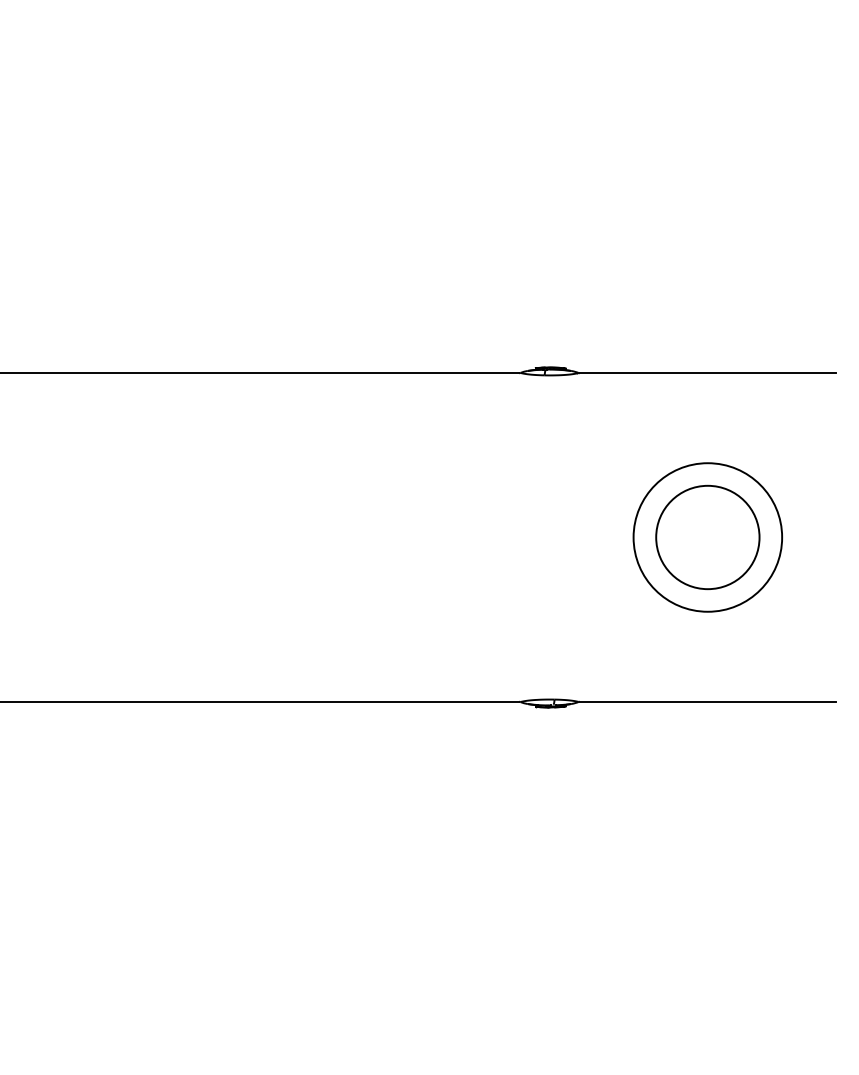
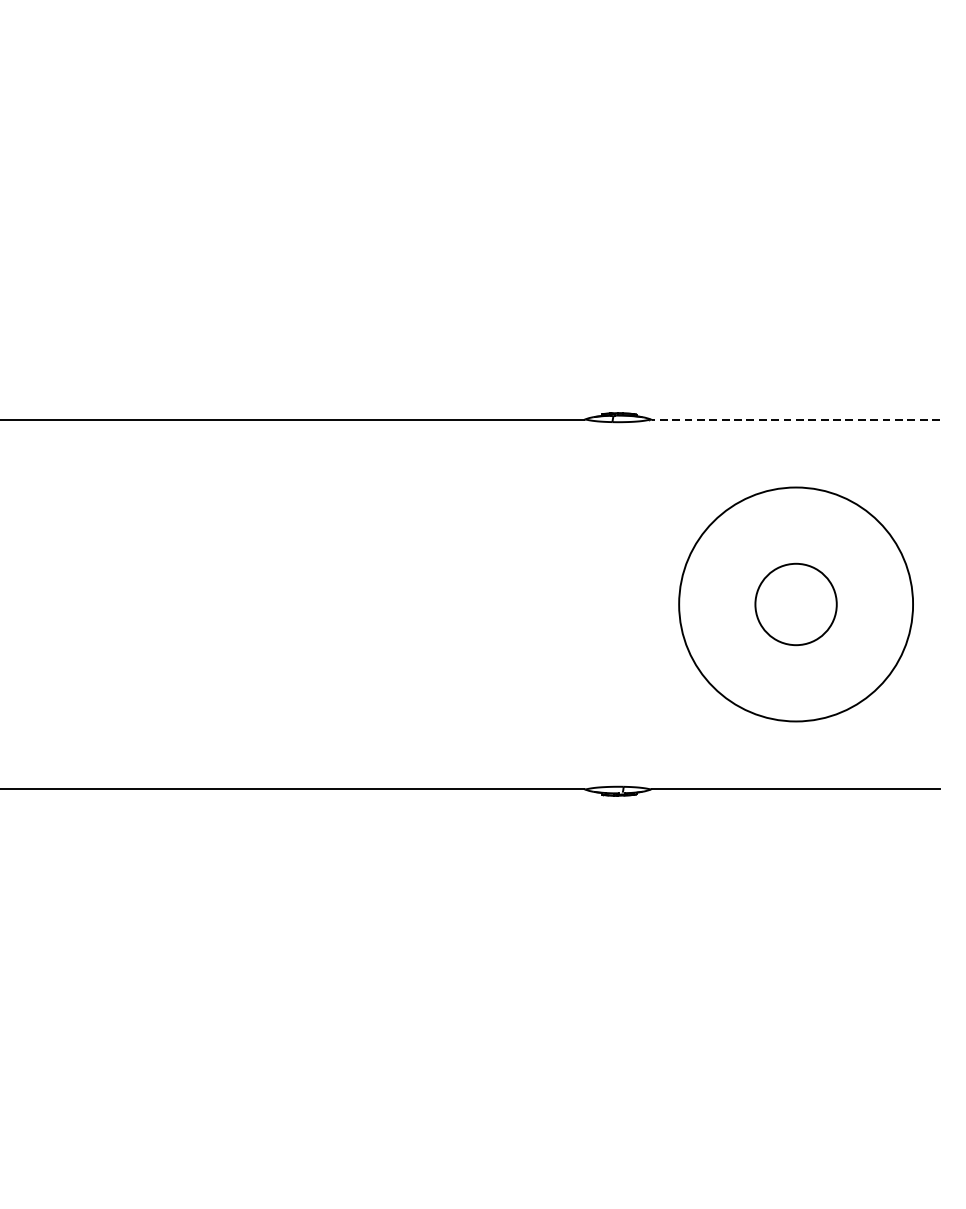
line: (707, 373) -> (795, 420), solid -> dashed
circle: (707, 537) -> (795, 604), size x0.7
circle: (707, 537) -> (795, 604), size x1.4

